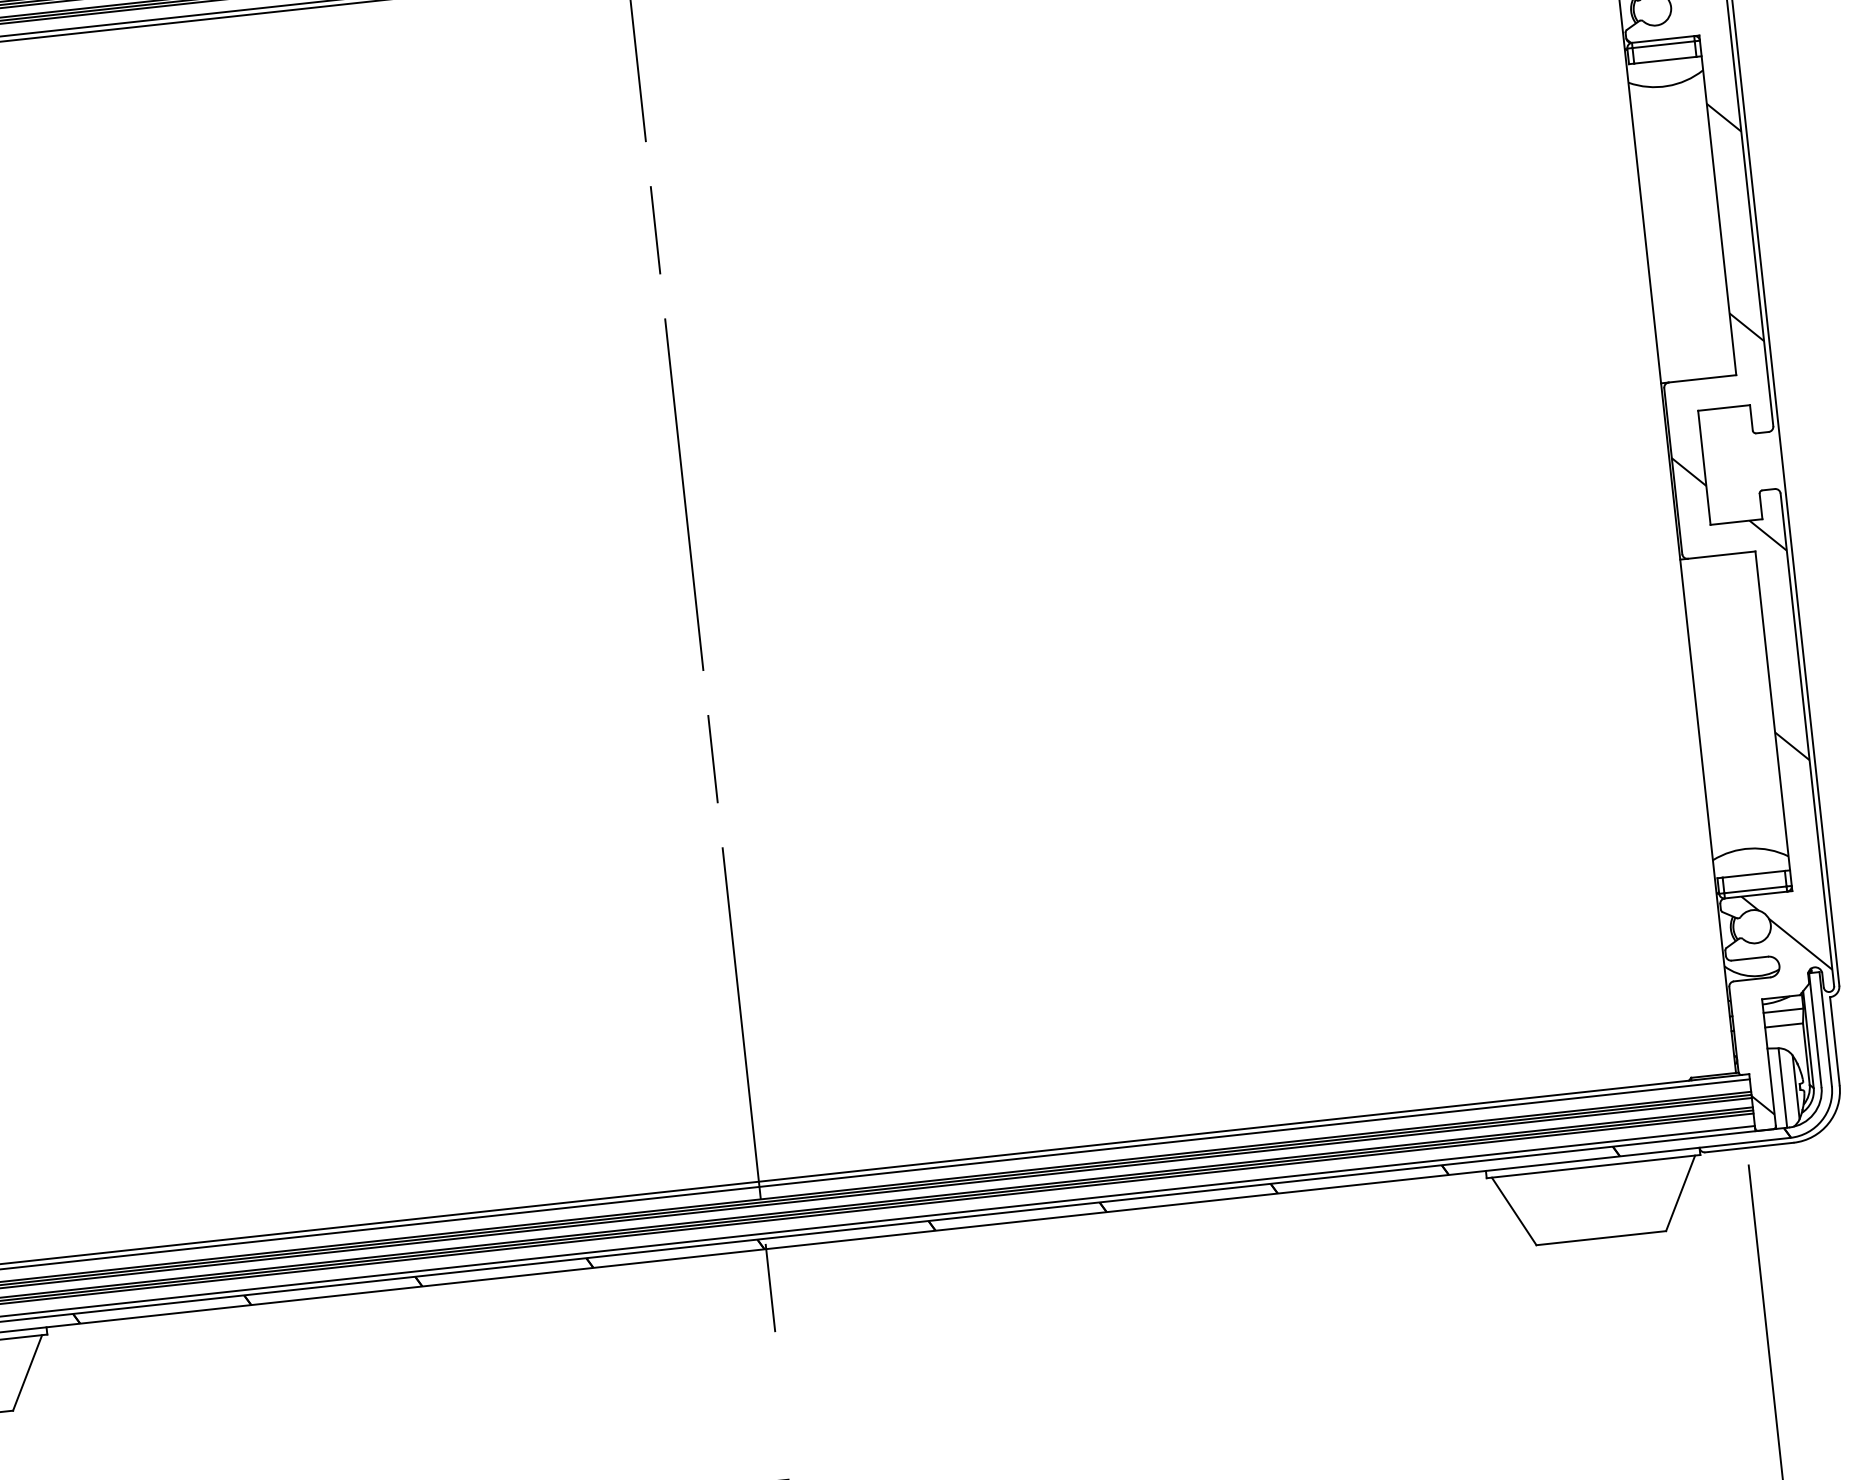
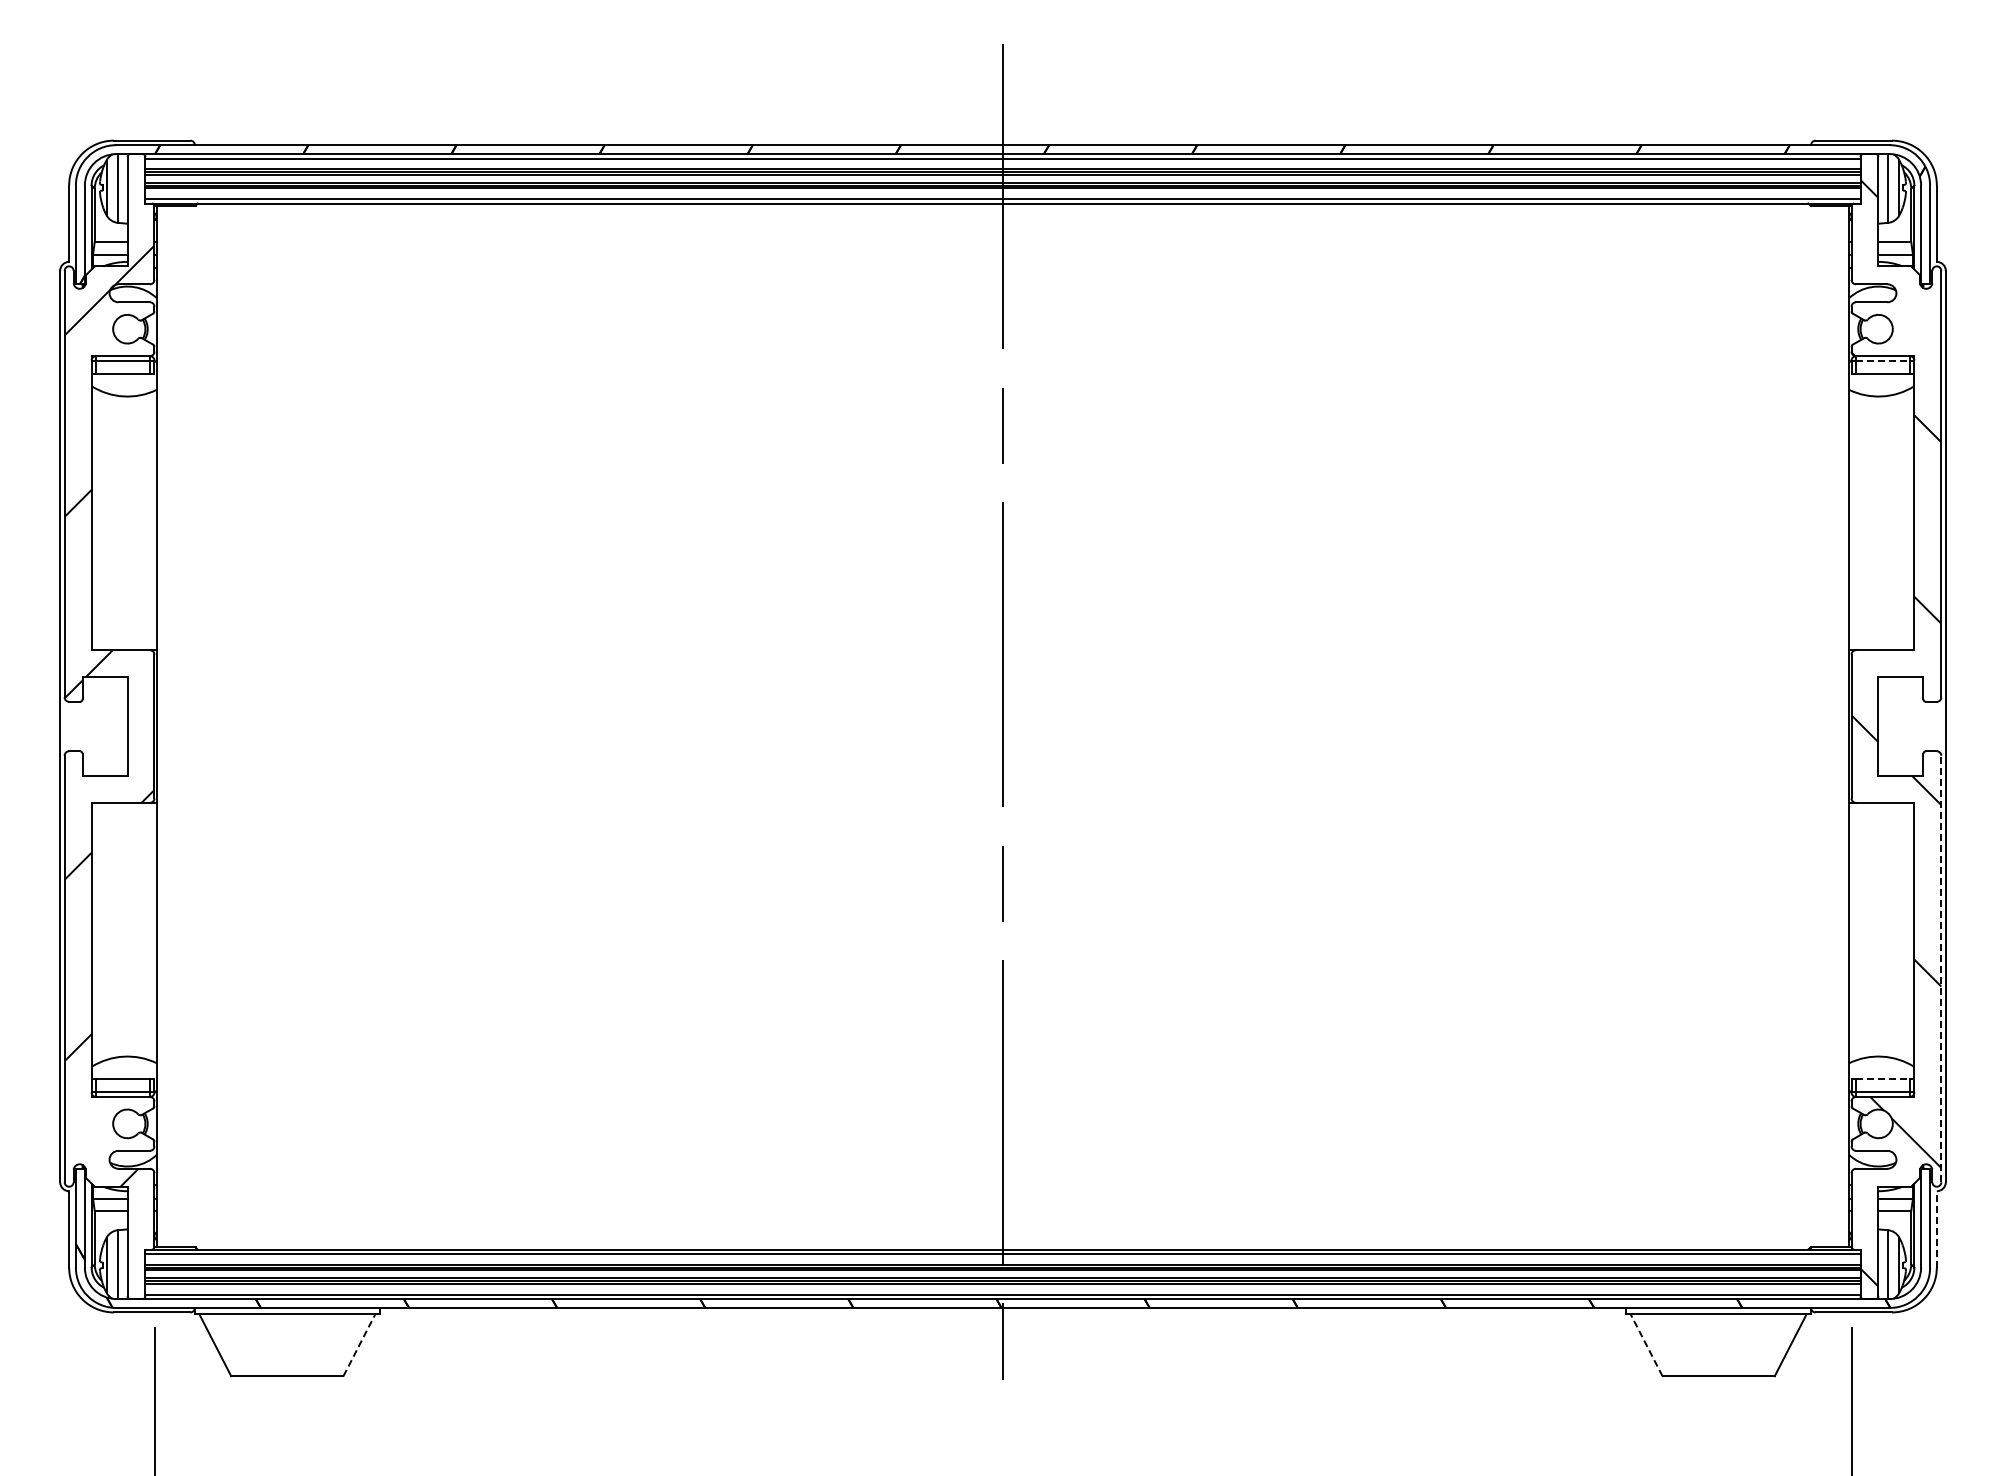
line: (1663, 44) -> (1882, 360), solid -> dashed
line: (1807, 739) -> (1941, 968), solid -> dashed
line: (1753, 873) -> (1882, 1078), solid -> dashed
line: (1834, 1040) -> (1936, 1228), solid -> dashed
line: (1514, 1211) -> (1646, 1345), solid -> dashed
line: (27, 1373) -> (359, 1345), solid -> dashed

